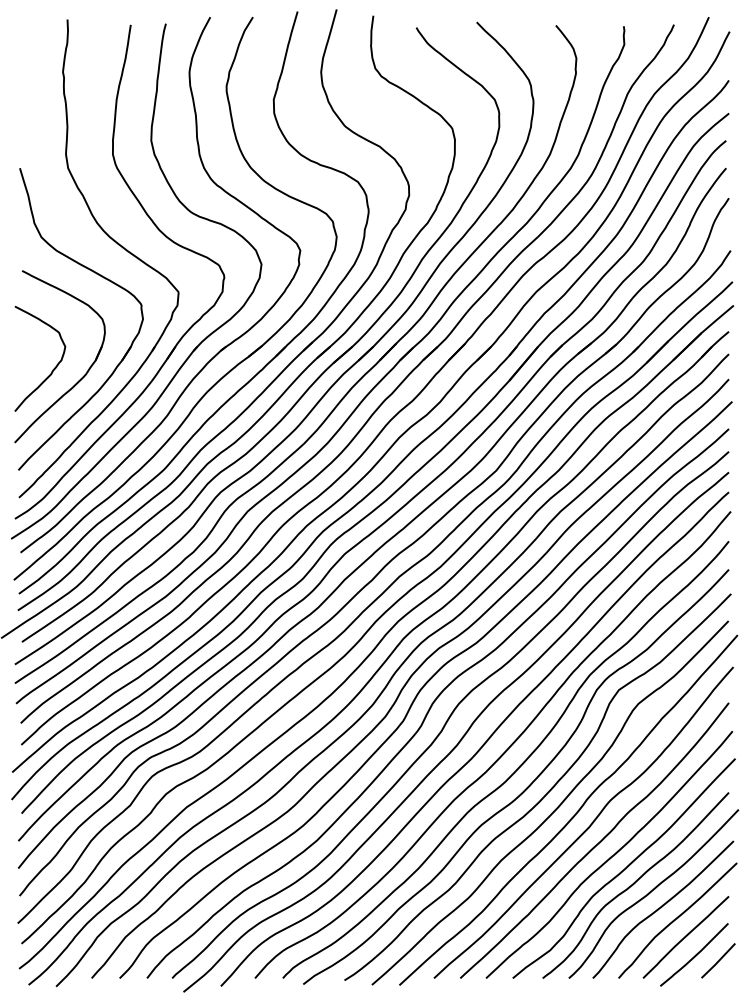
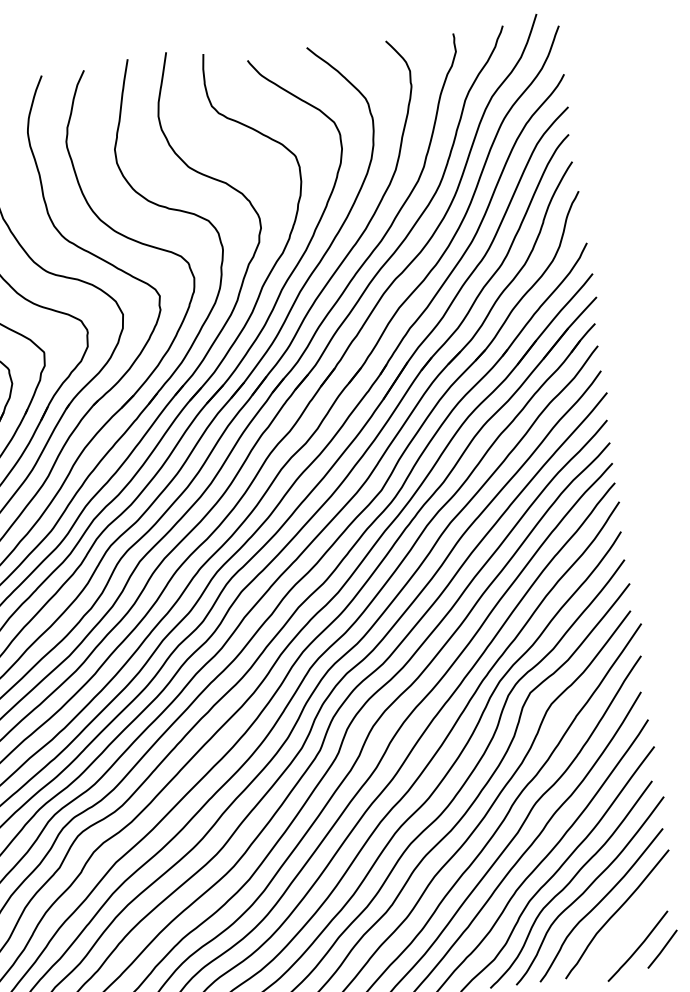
curve: (685, 937) -> (627, 930), removed

